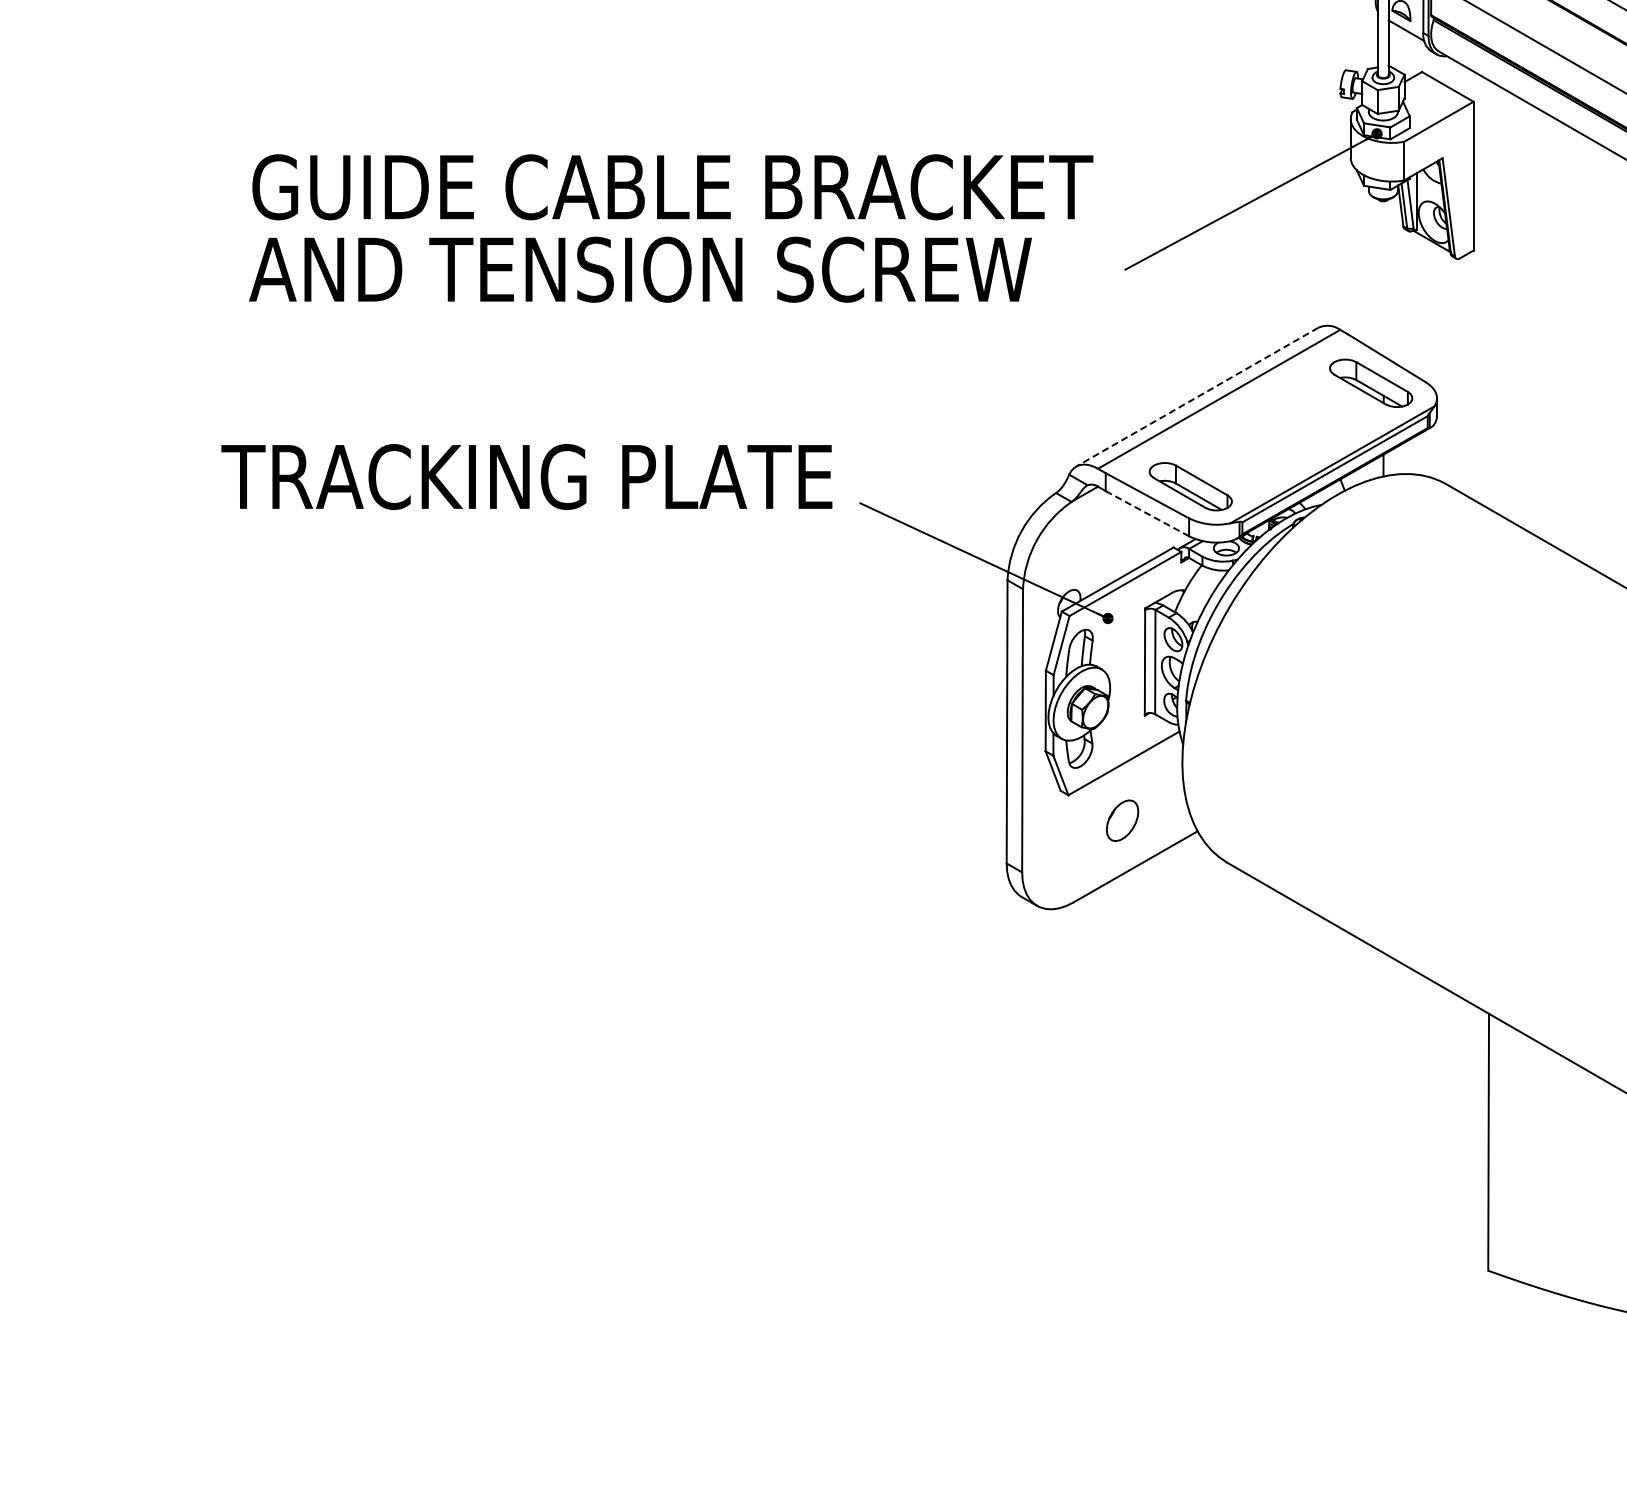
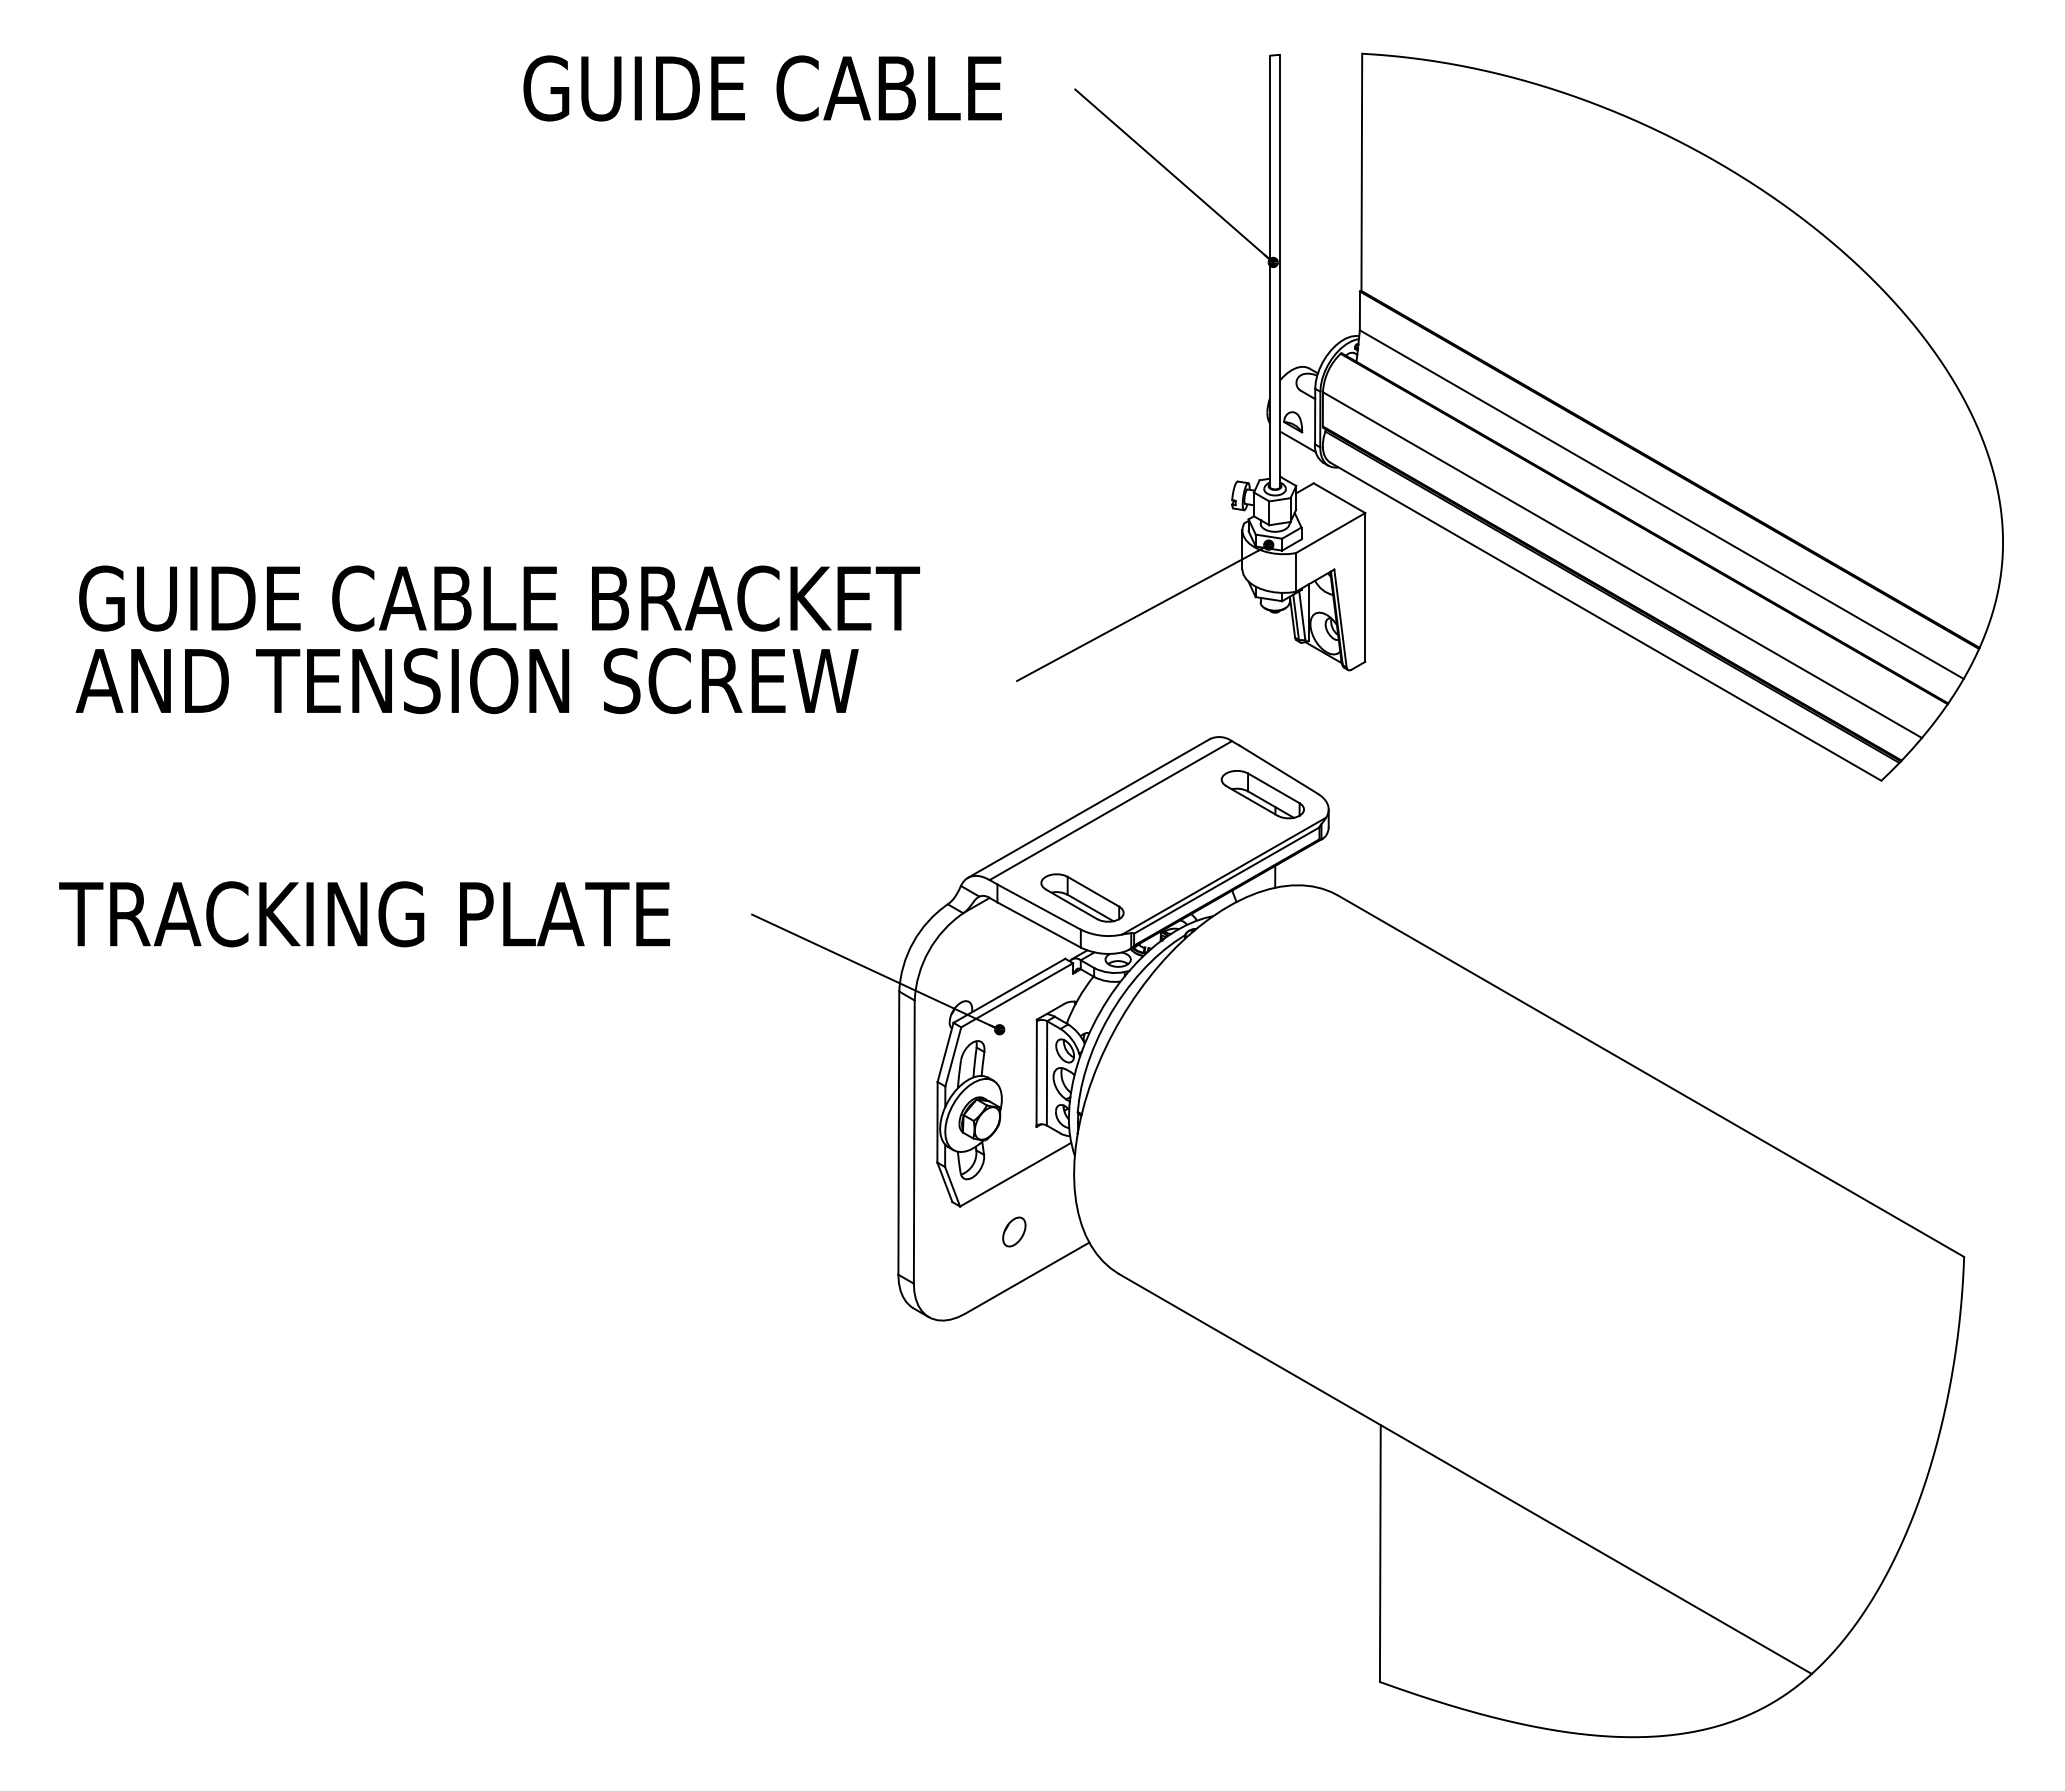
text: (670, 228) -> (497, 639), moved
line: (1196, 397) -> (1088, 808), dashed -> solid
text: (526, 477) -> (364, 914), moved
line: (1147, 514) -> (1039, 925), dashed -> solid
part: (1122, 820) -> (1014, 1231), size x0.71

